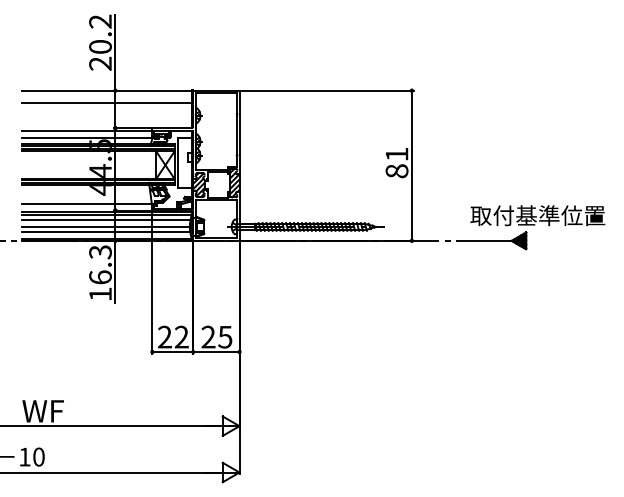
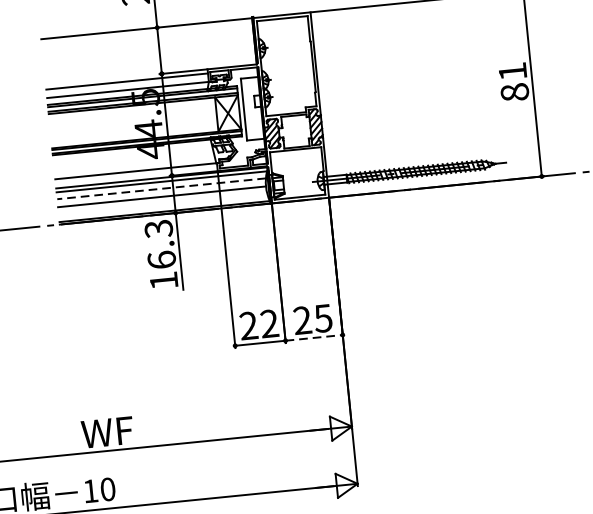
line: (106, 102) -> (147, 43), removed
line: (106, 220) -> (162, 189), solid -> dashed
line: (105, 232) -> (162, 203), removed
line: (216, 352) -> (314, 338), solid -> dashed

